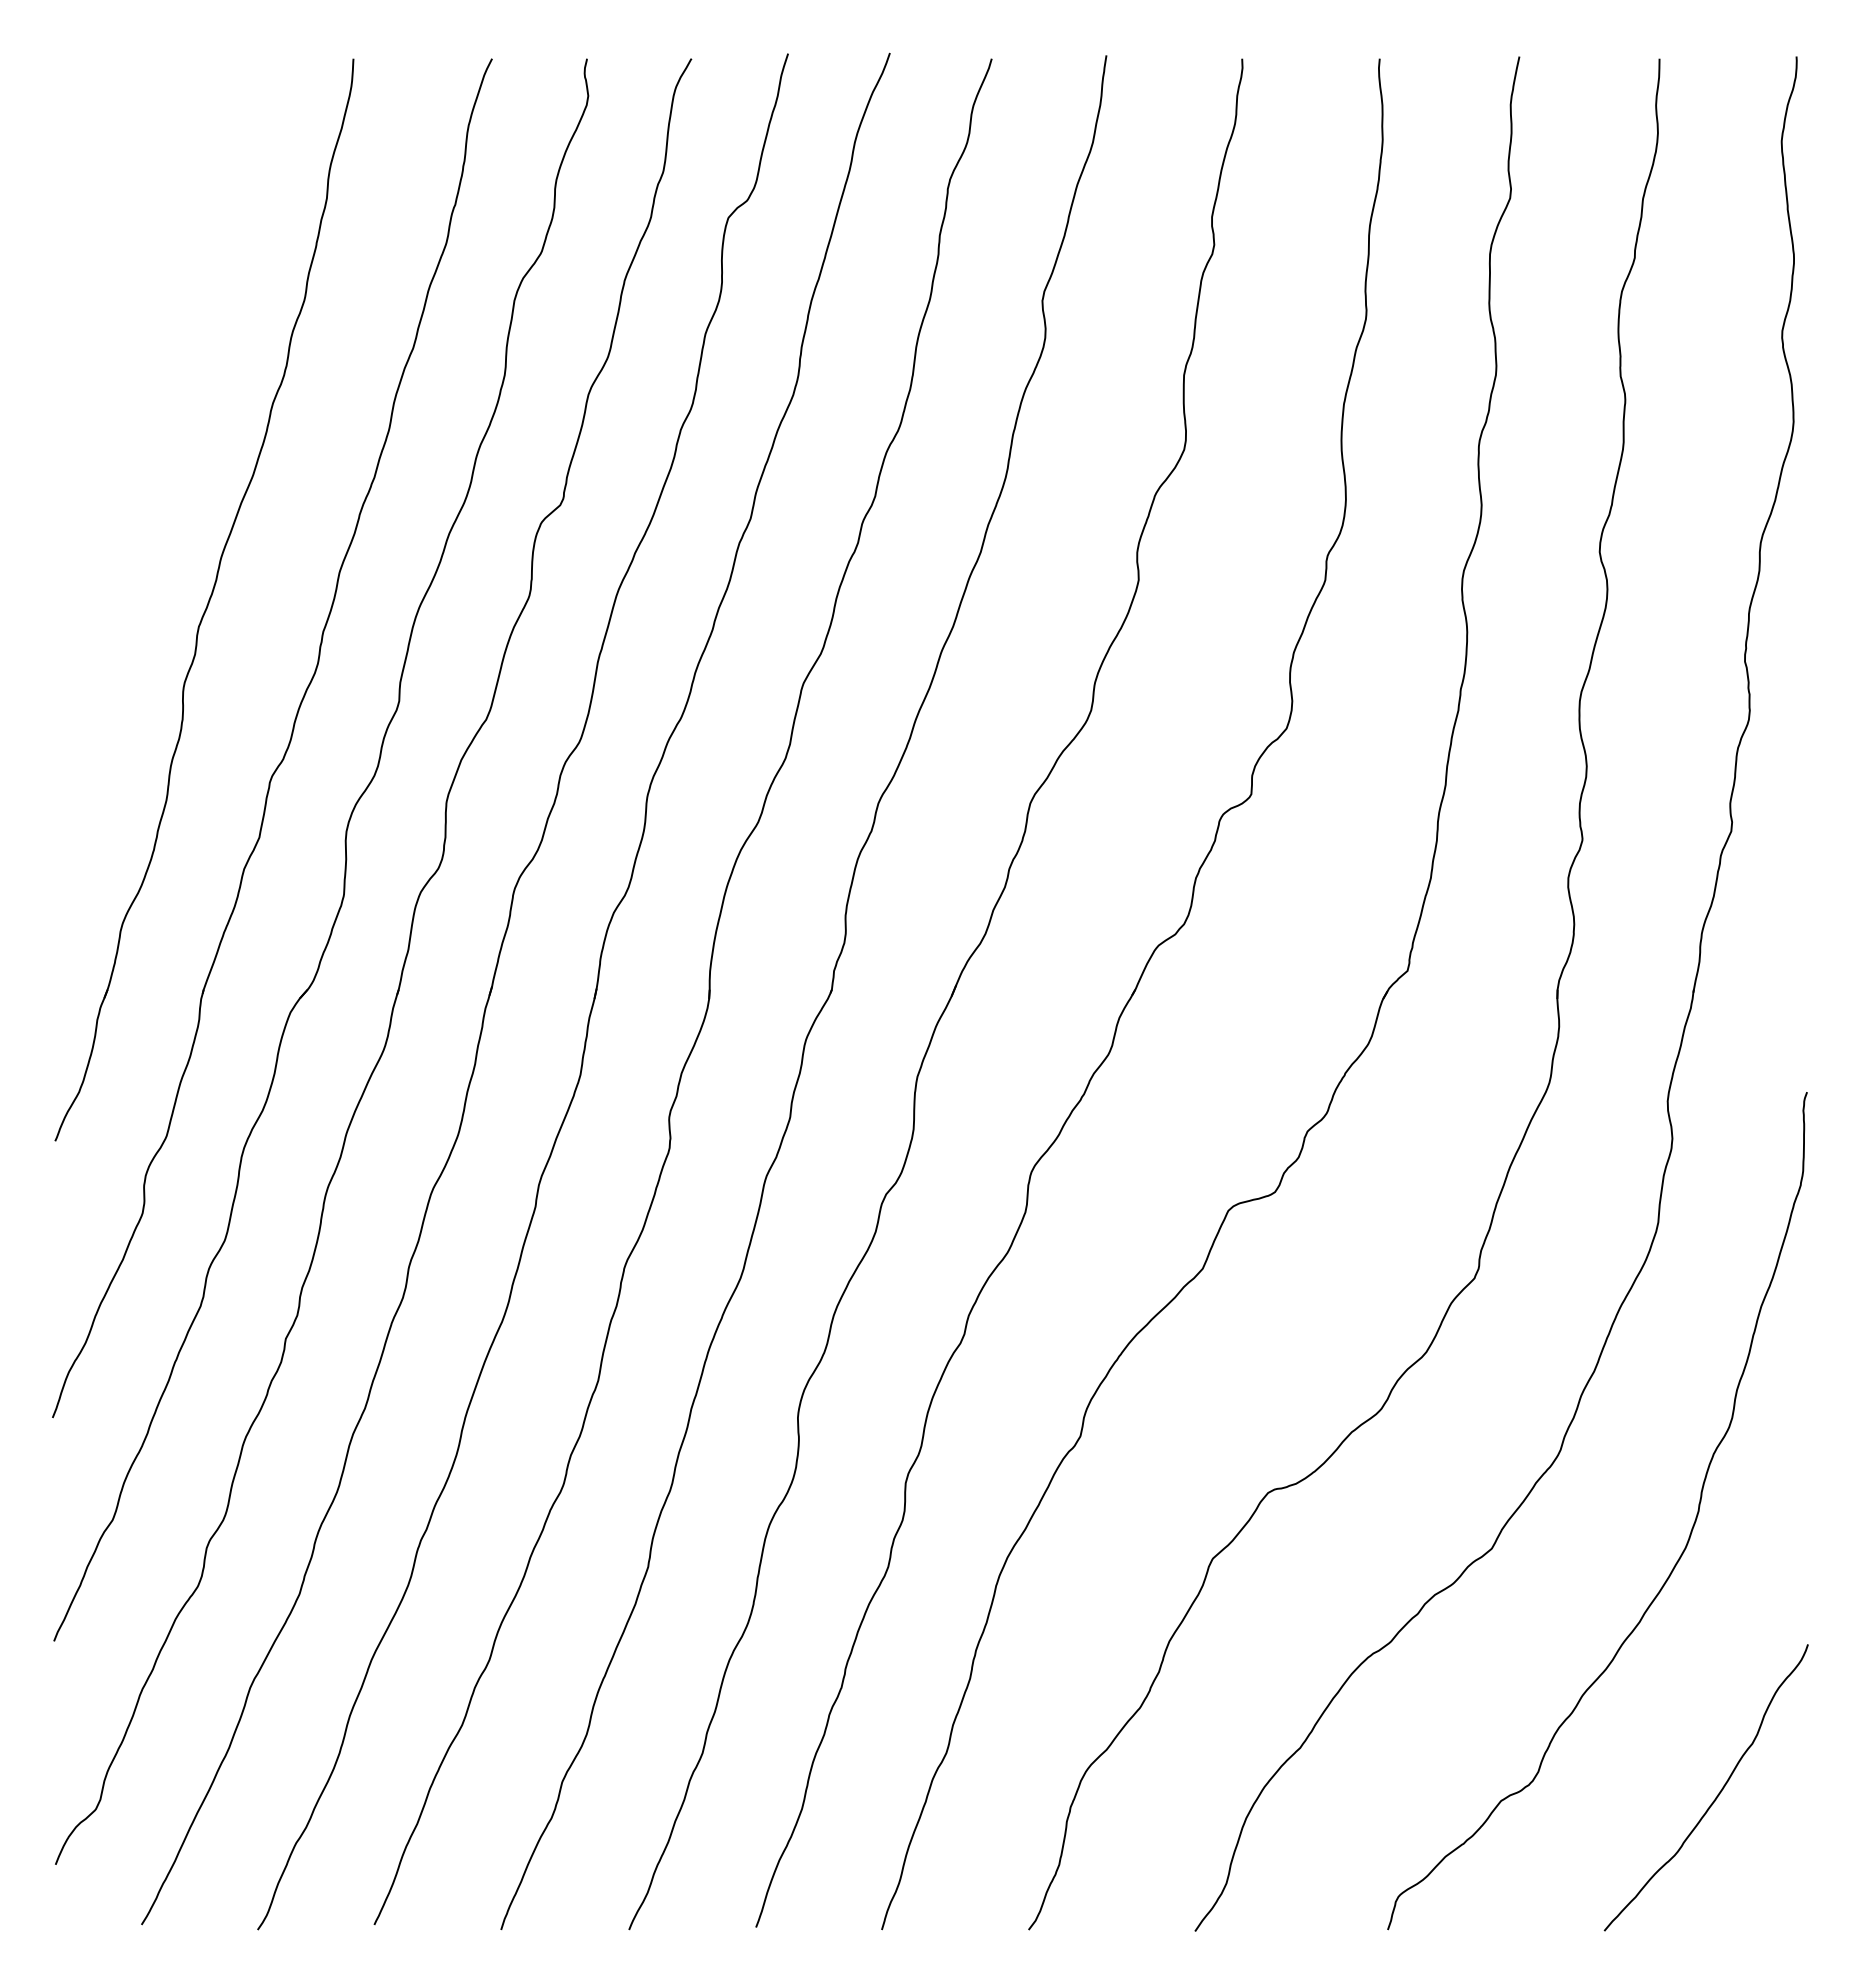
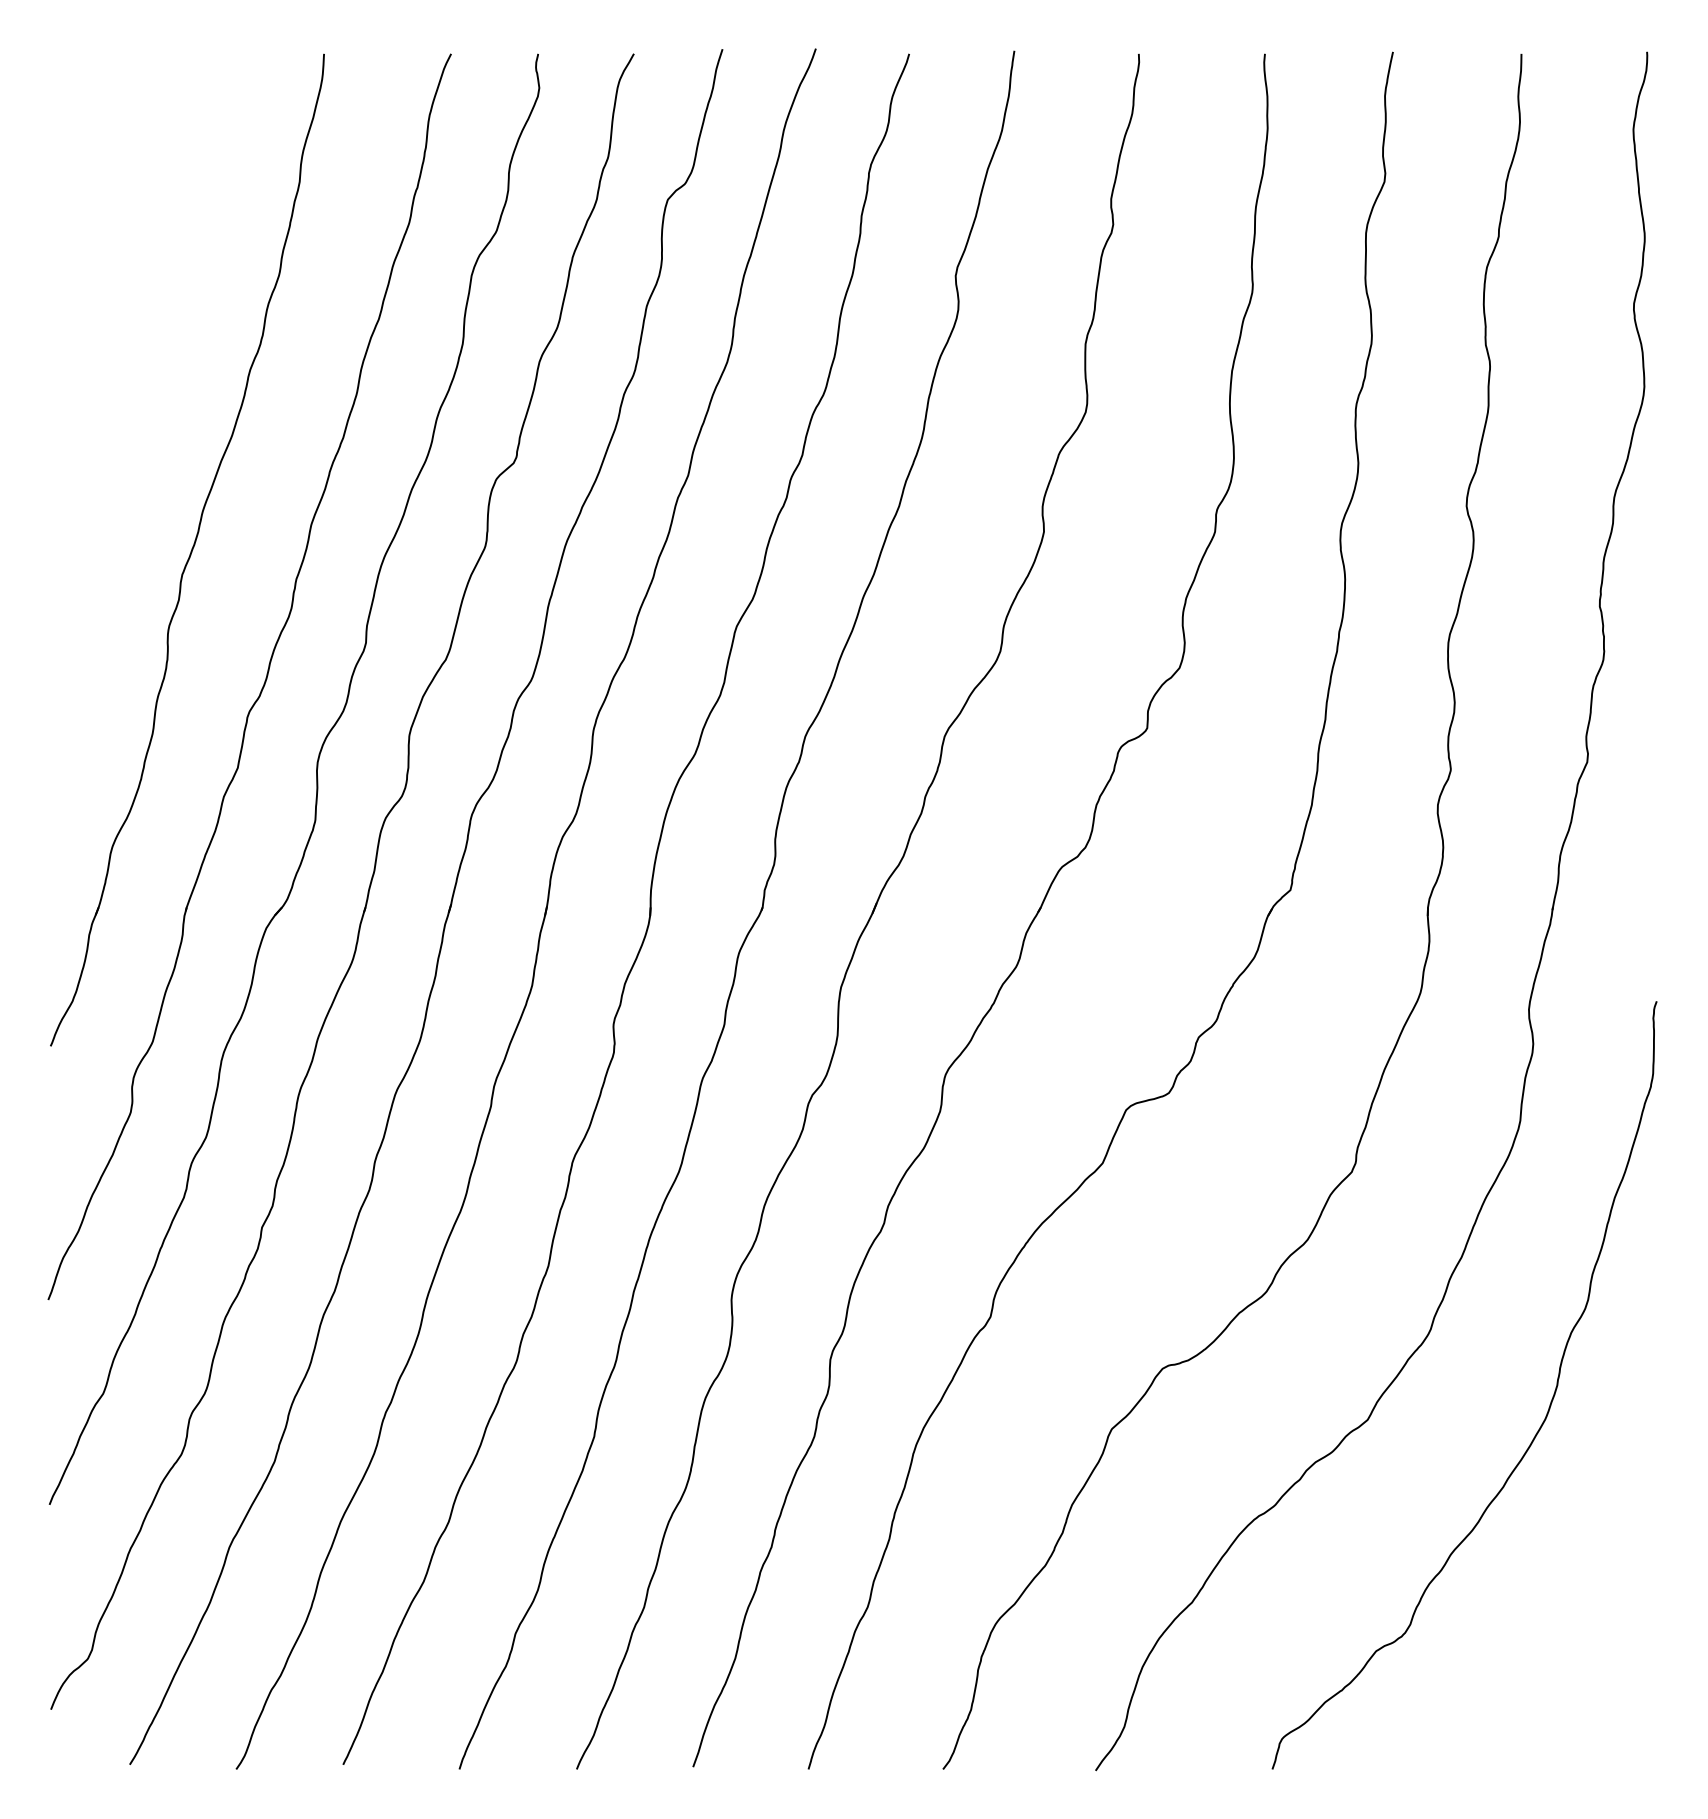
curve: (1717, 1794) -> (1574, 1645), removed

